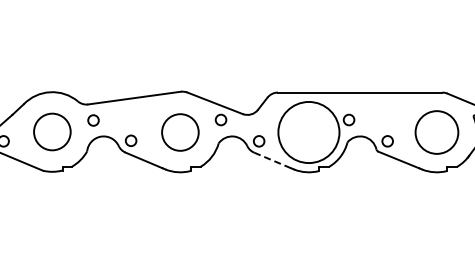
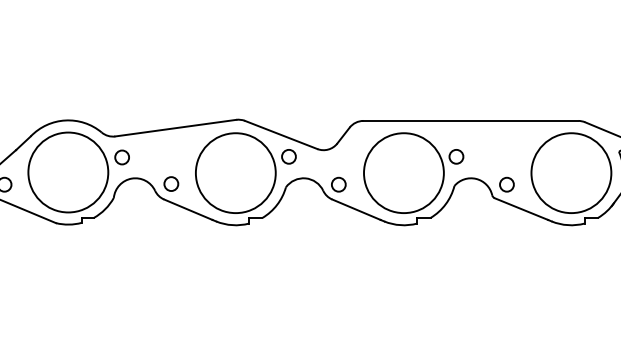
circle: (51, 131) -> (67, 171), size x1.67
circle: (179, 132) -> (234, 173), size x1.67
circle: (436, 132) -> (570, 173), size x1.43
line: (273, 160) -> (357, 209), dashed -> solid

